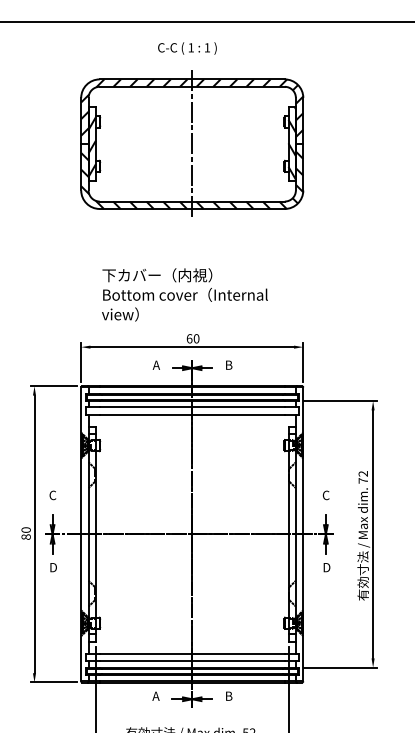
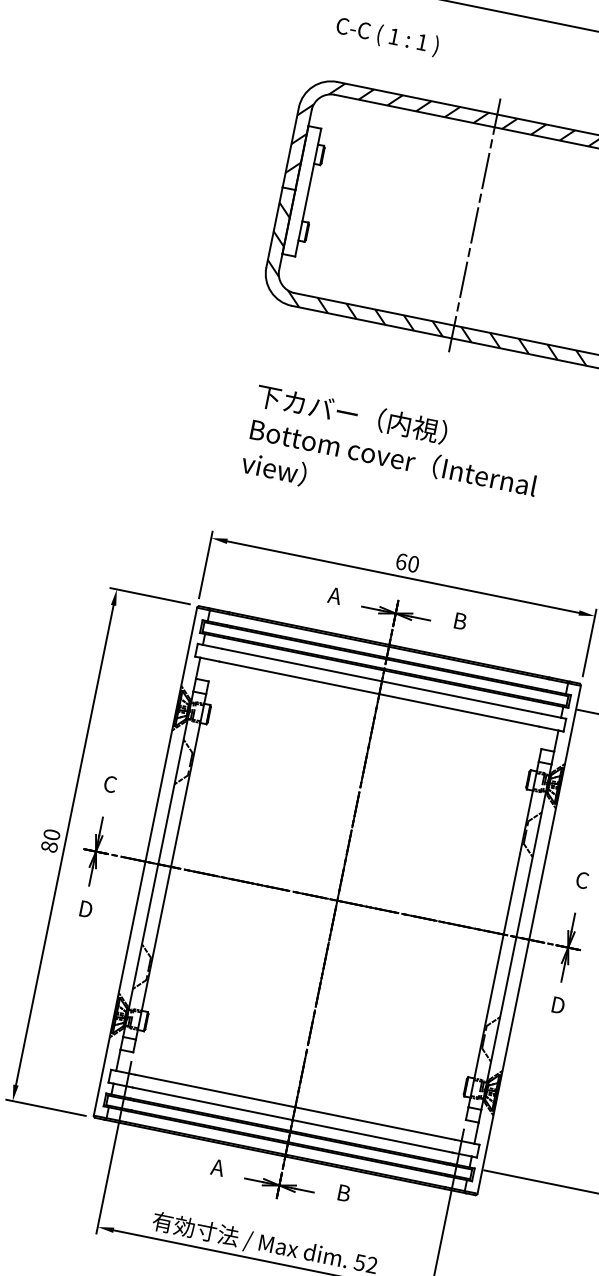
text: (187, 48) -> (387, 36), moved
hatch: (92, 146) -> (301, 195), removed
text: (184, 294) -> (392, 456), moved

